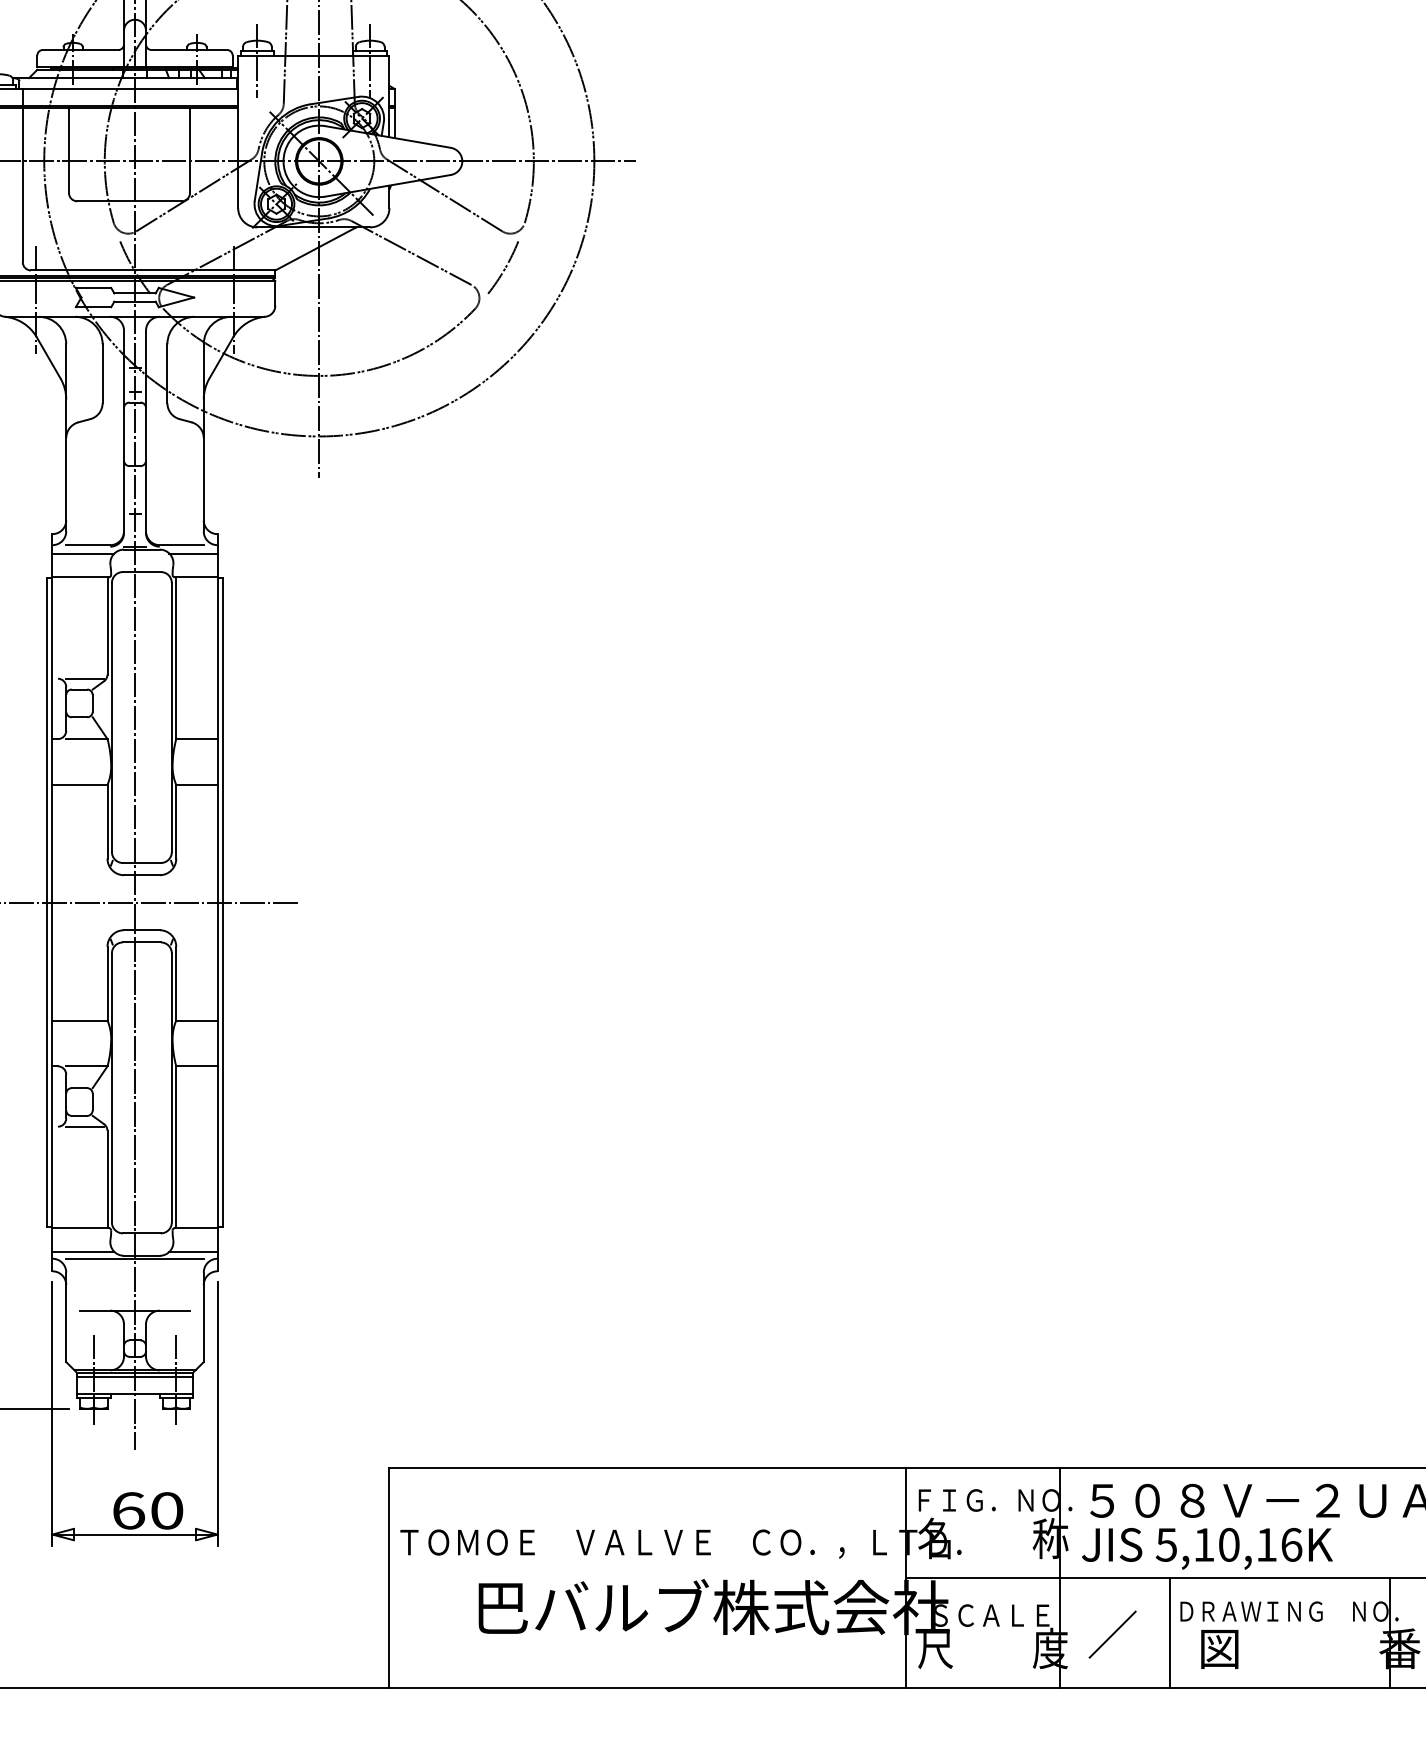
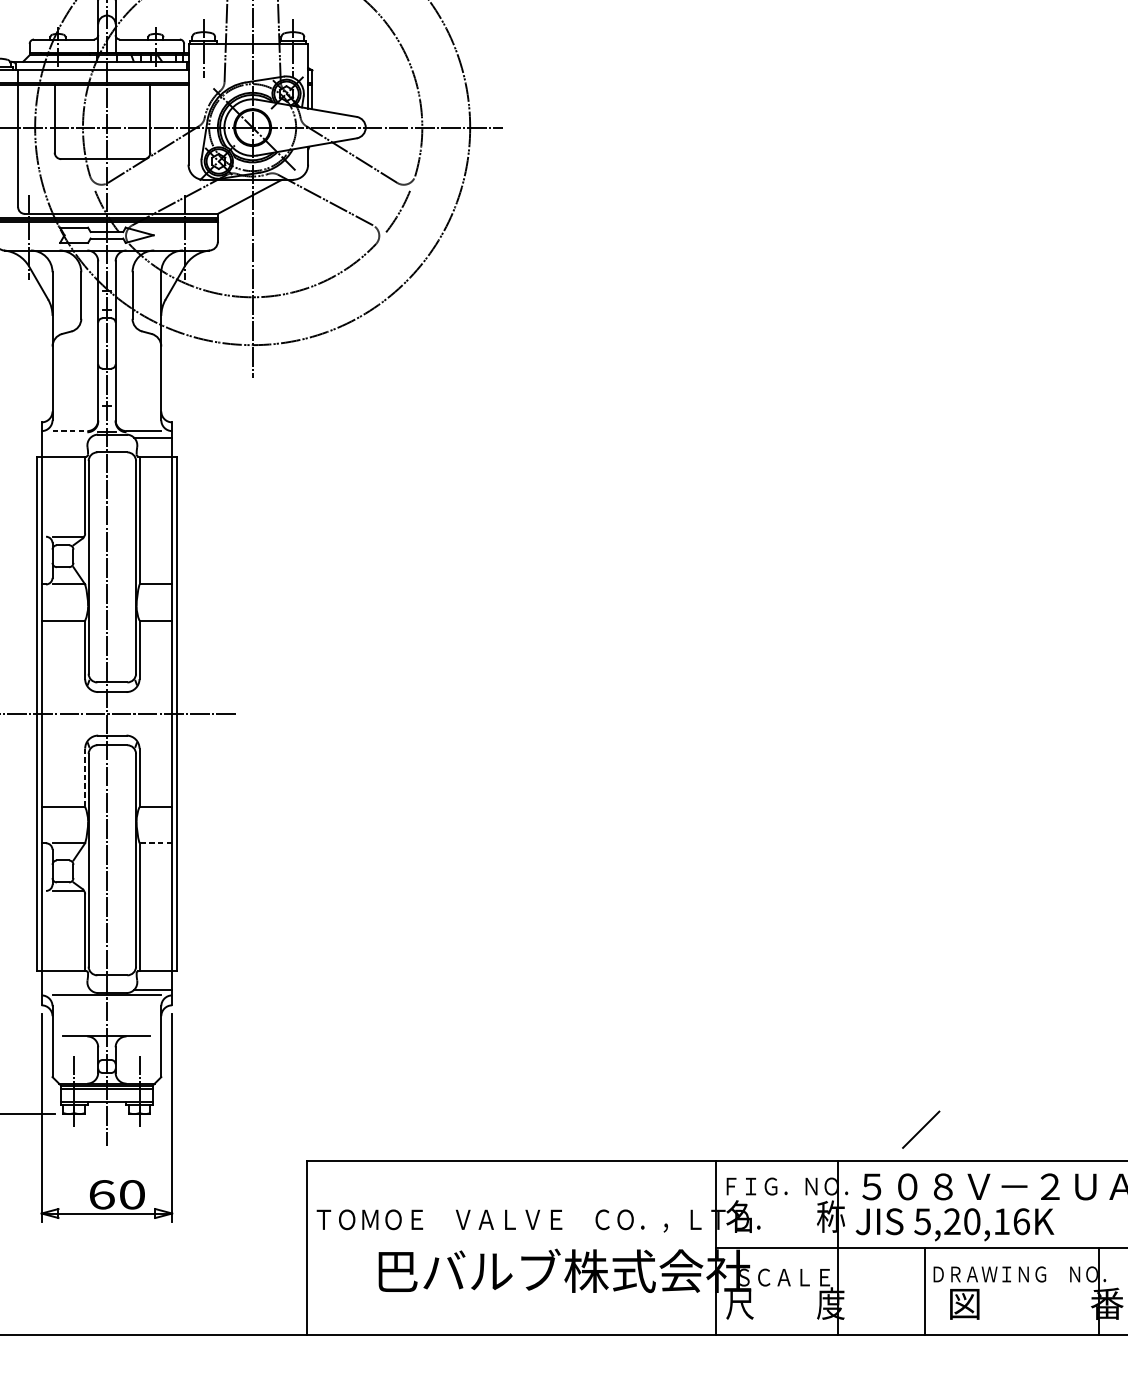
line: (88, 545) -> (70, 431), solid -> dashed
line: (83, 553) -> (66, 437), removed
line: (107, 983) -> (85, 777), solid -> dashed
line: (196, 1066) -> (155, 843), solid -> dashed
line: (83, 1251) -> (66, 989), removed
text: (1203, 1544) -> (951, 1221), 5,10,16K -> 5,20,16K
line: (1112, 1634) -> (921, 1129), moved

